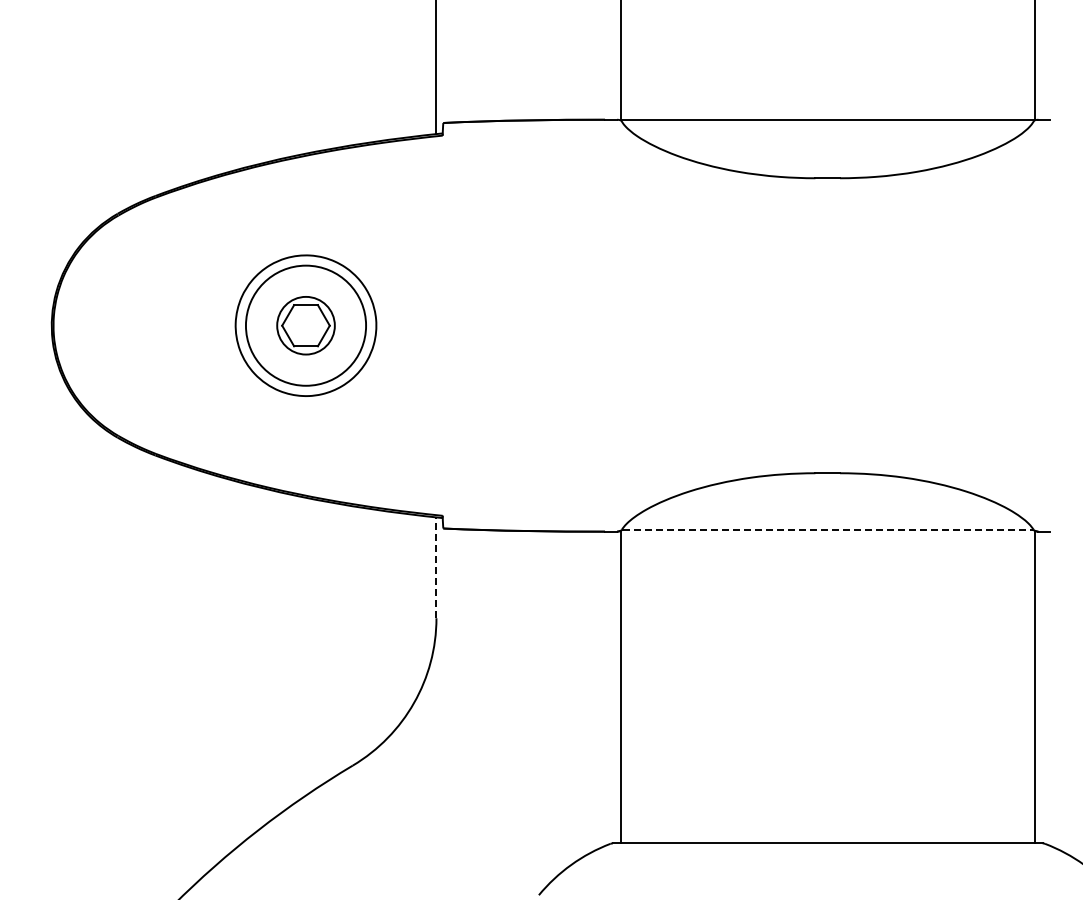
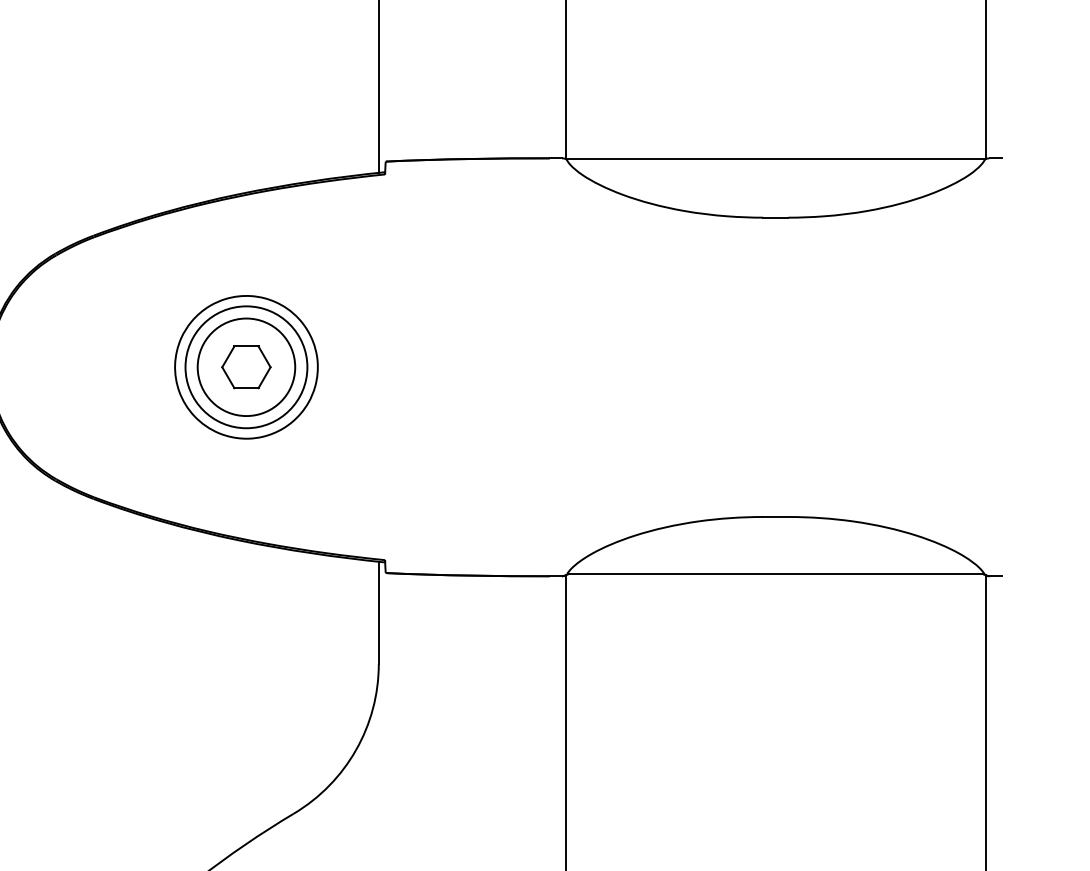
circle: (305, 325) -> (245, 367), size x1.67
line: (827, 529) -> (775, 574), dashed -> solid
line: (436, 567) -> (378, 612), dashed -> solid

